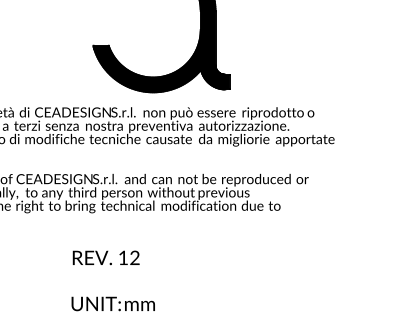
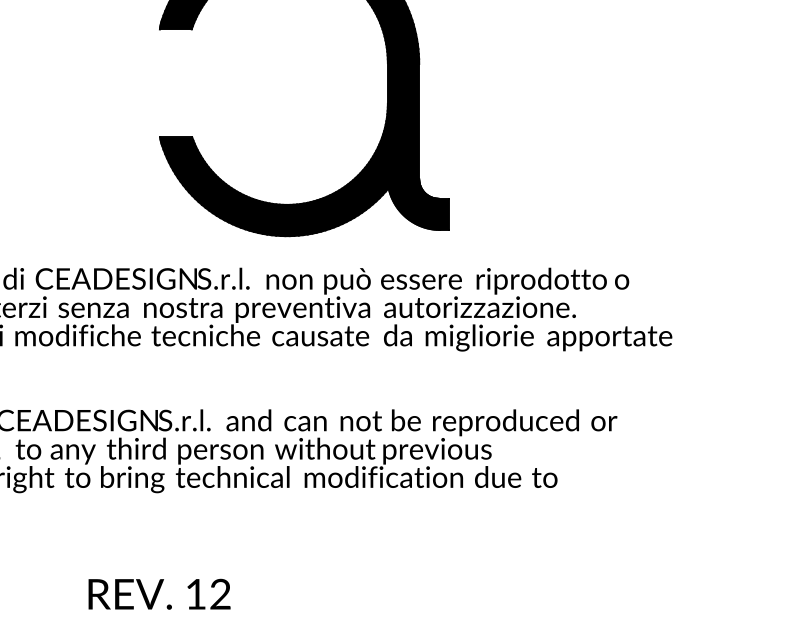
text: (105, 257) -> (157, 593), moved

